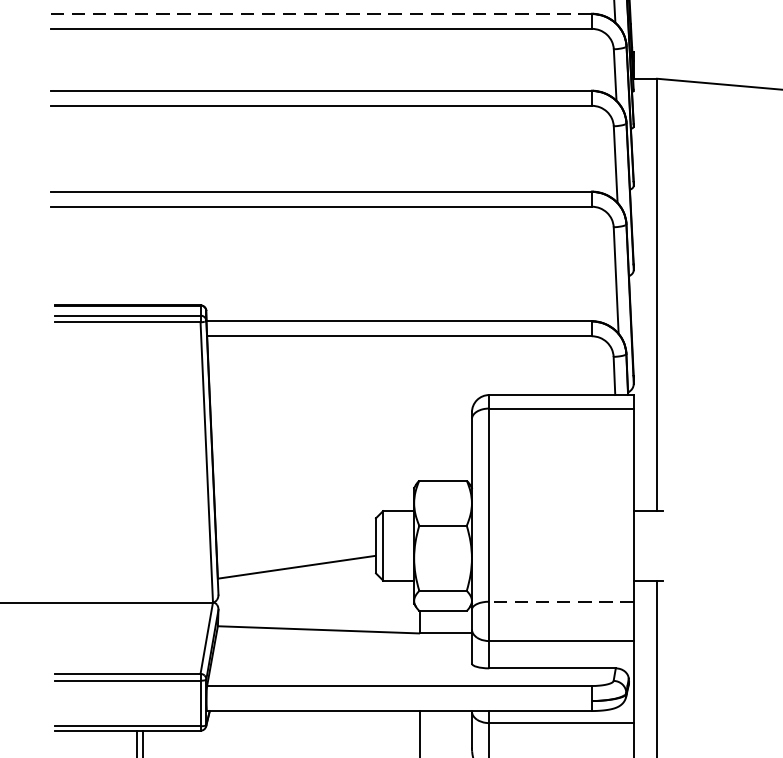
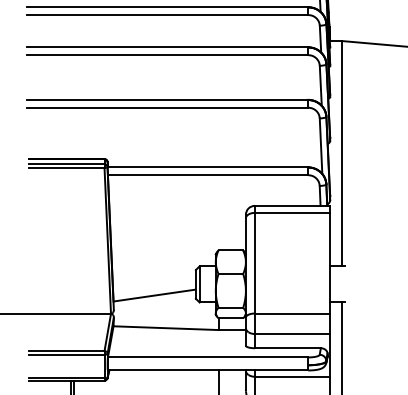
line: (321, 14) -> (167, 7), dashed -> solid
line: (561, 601) -> (292, 313), dashed -> solid

